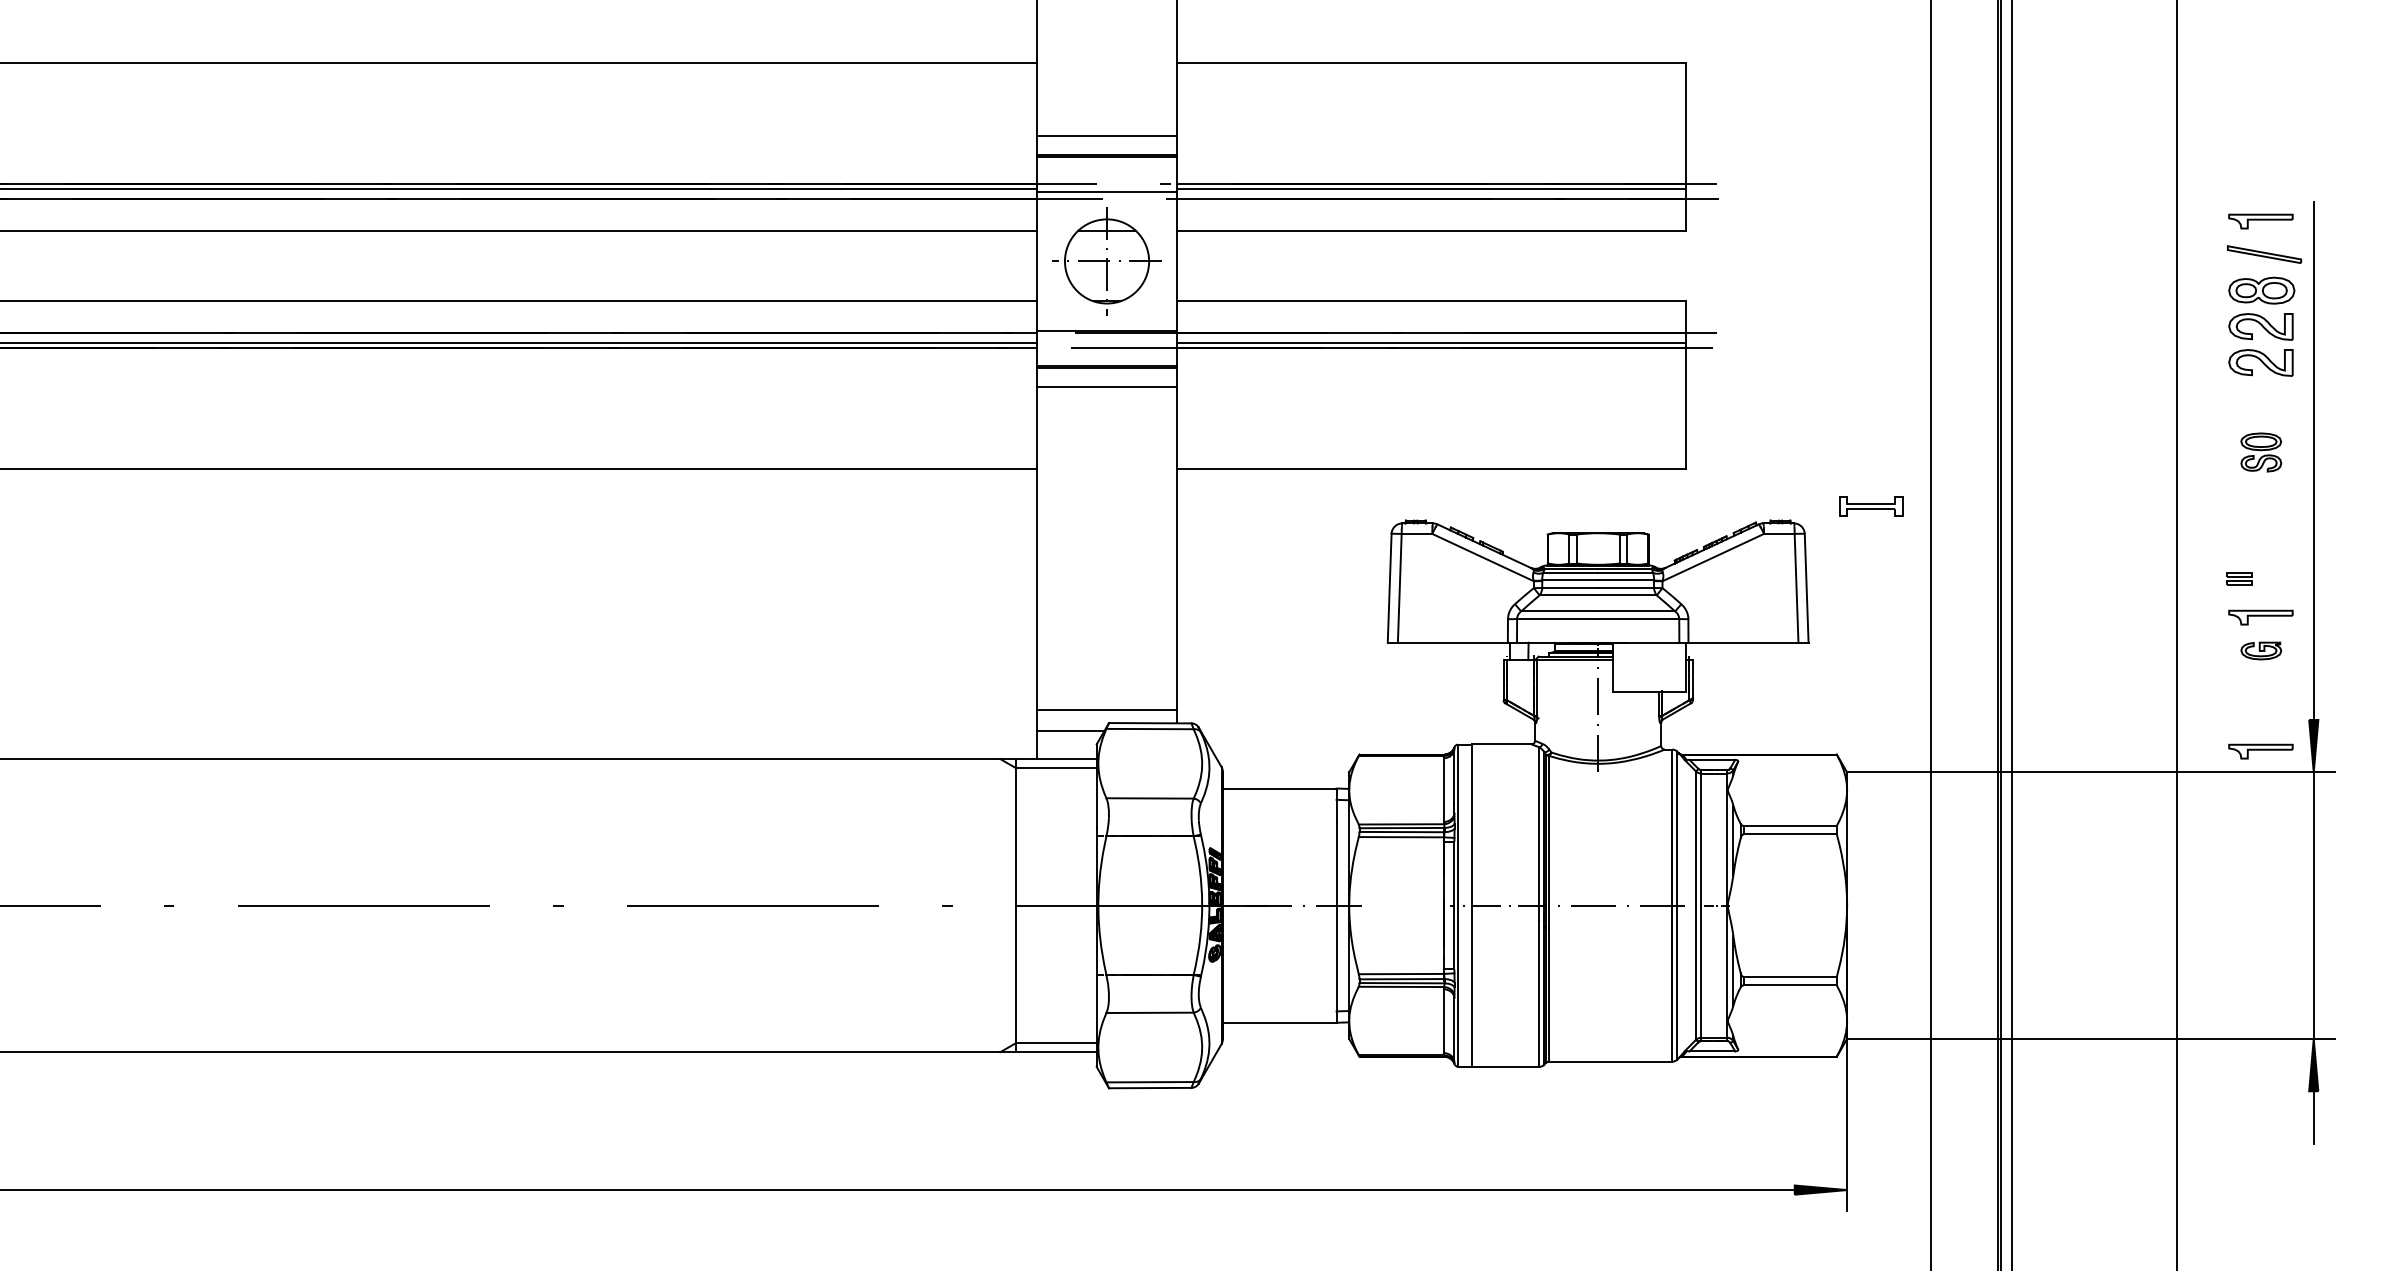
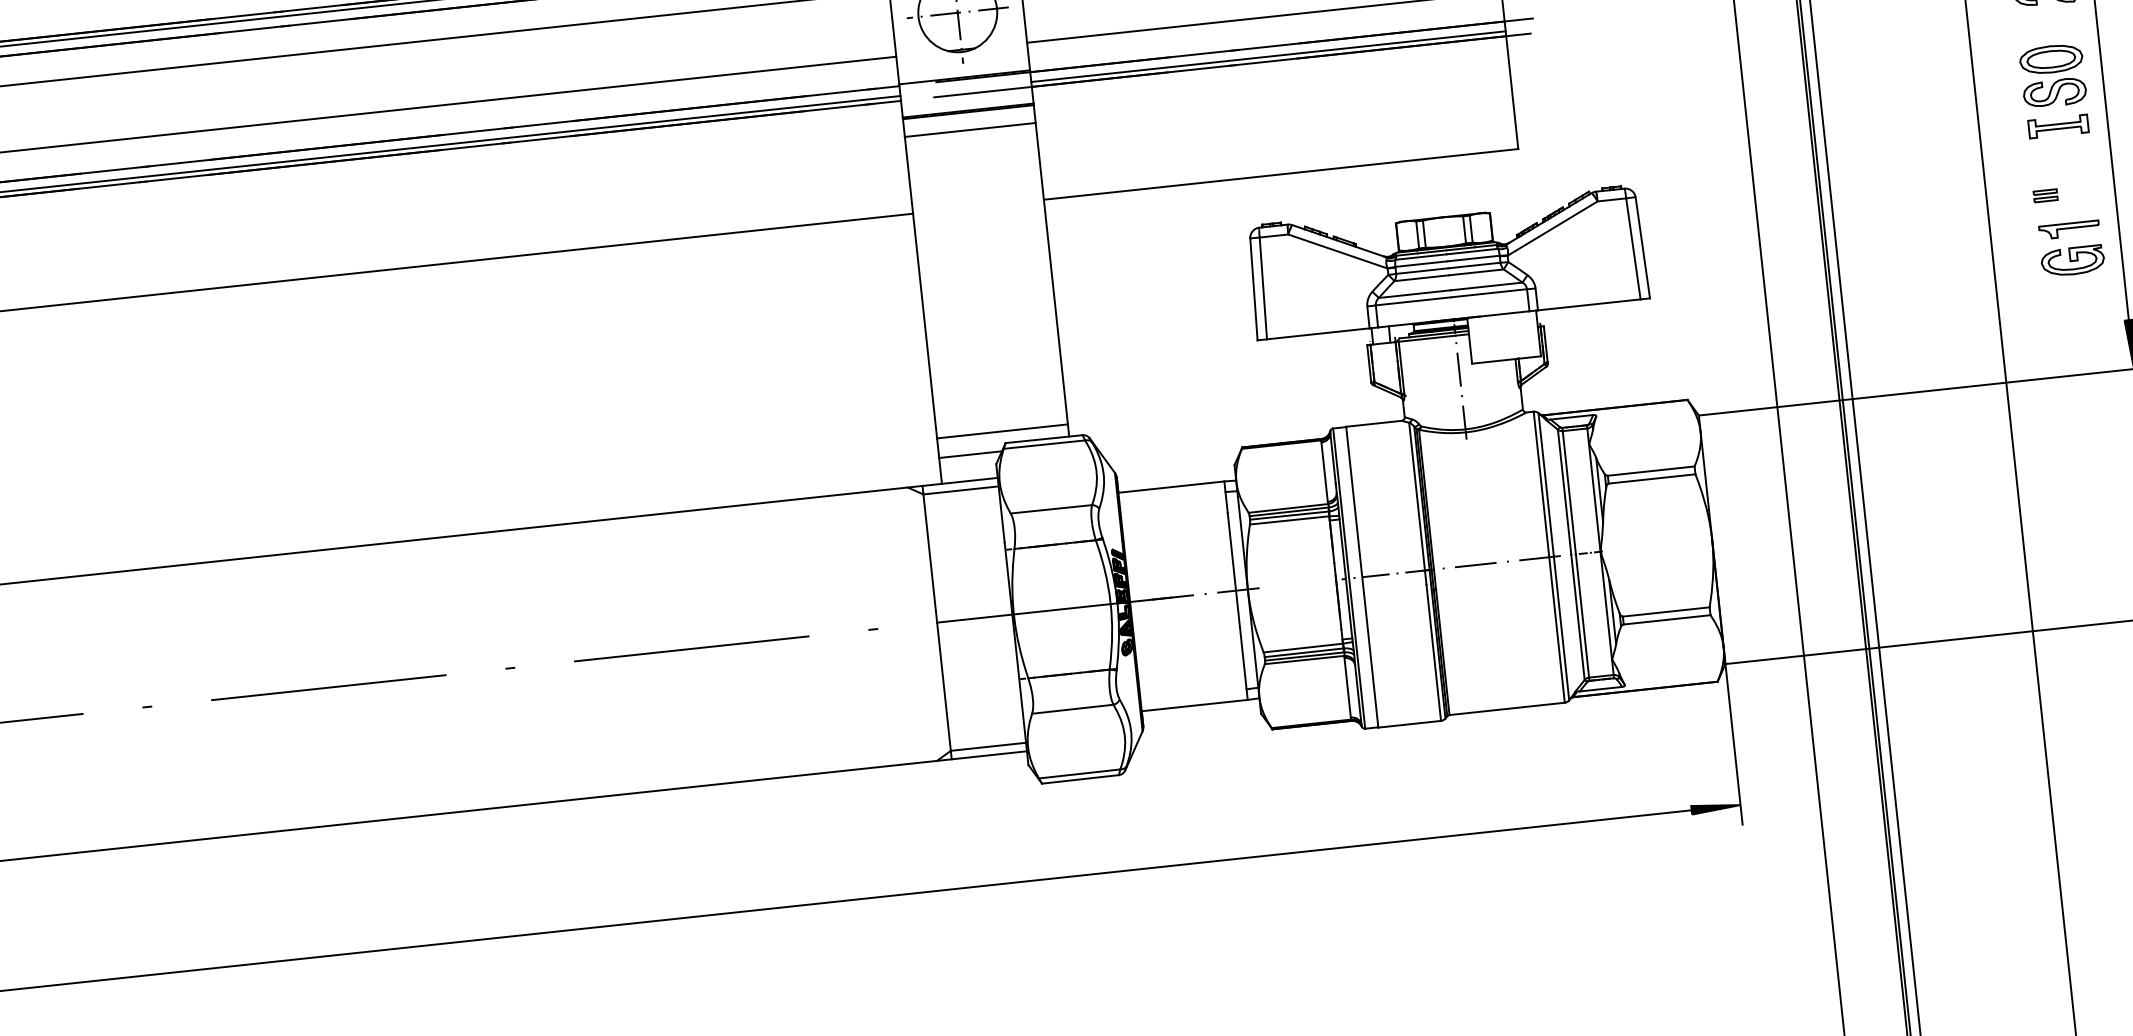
part: (2261, 452) -> (2053, 75), size x1.67
part: (1871, 506) -> (2058, 126), moved
part: (2261, 650) -> (2073, 260), size x1.67
part: (2260, 751) -> (2082, 354), removed

